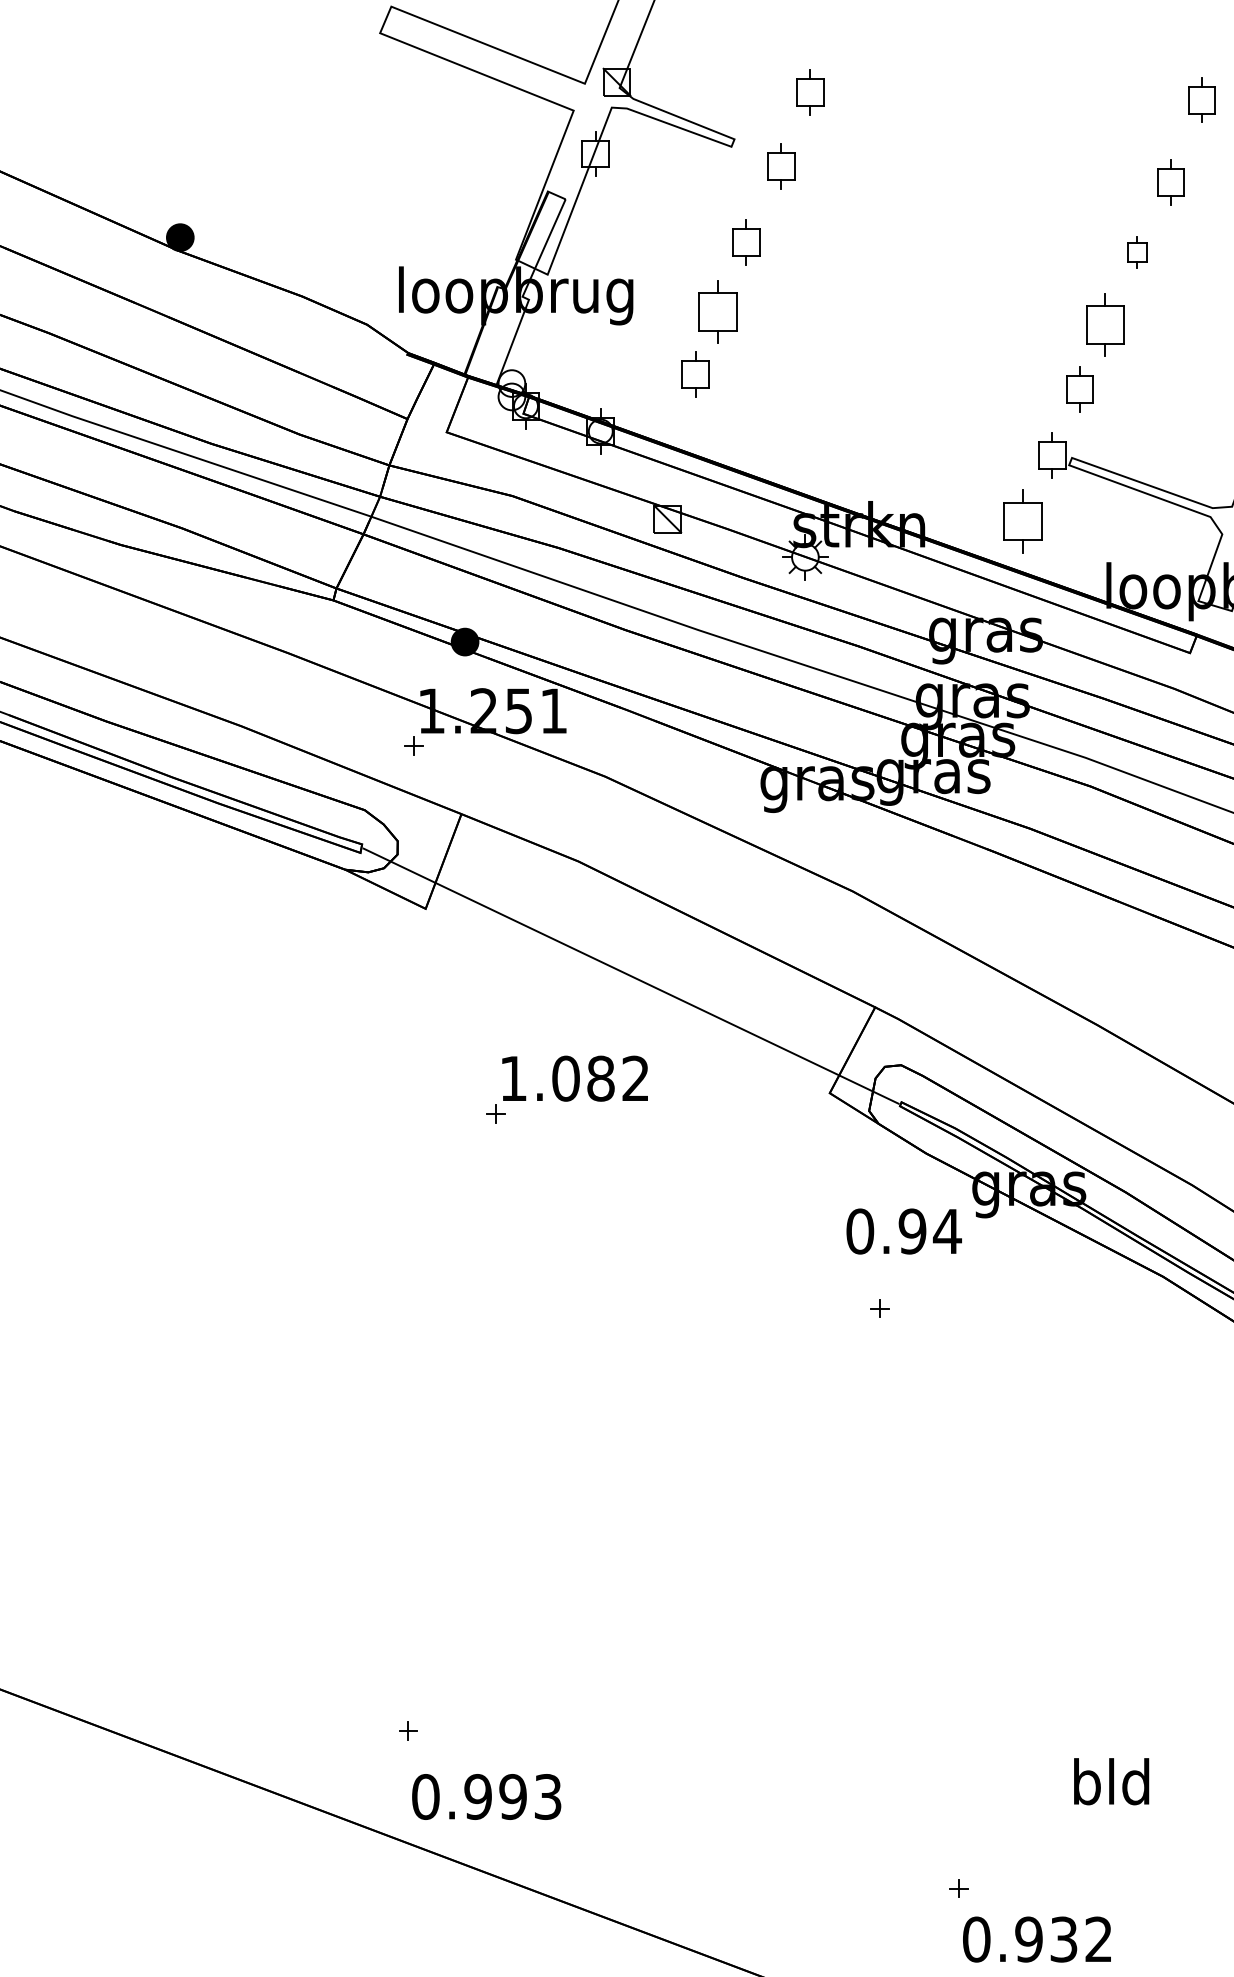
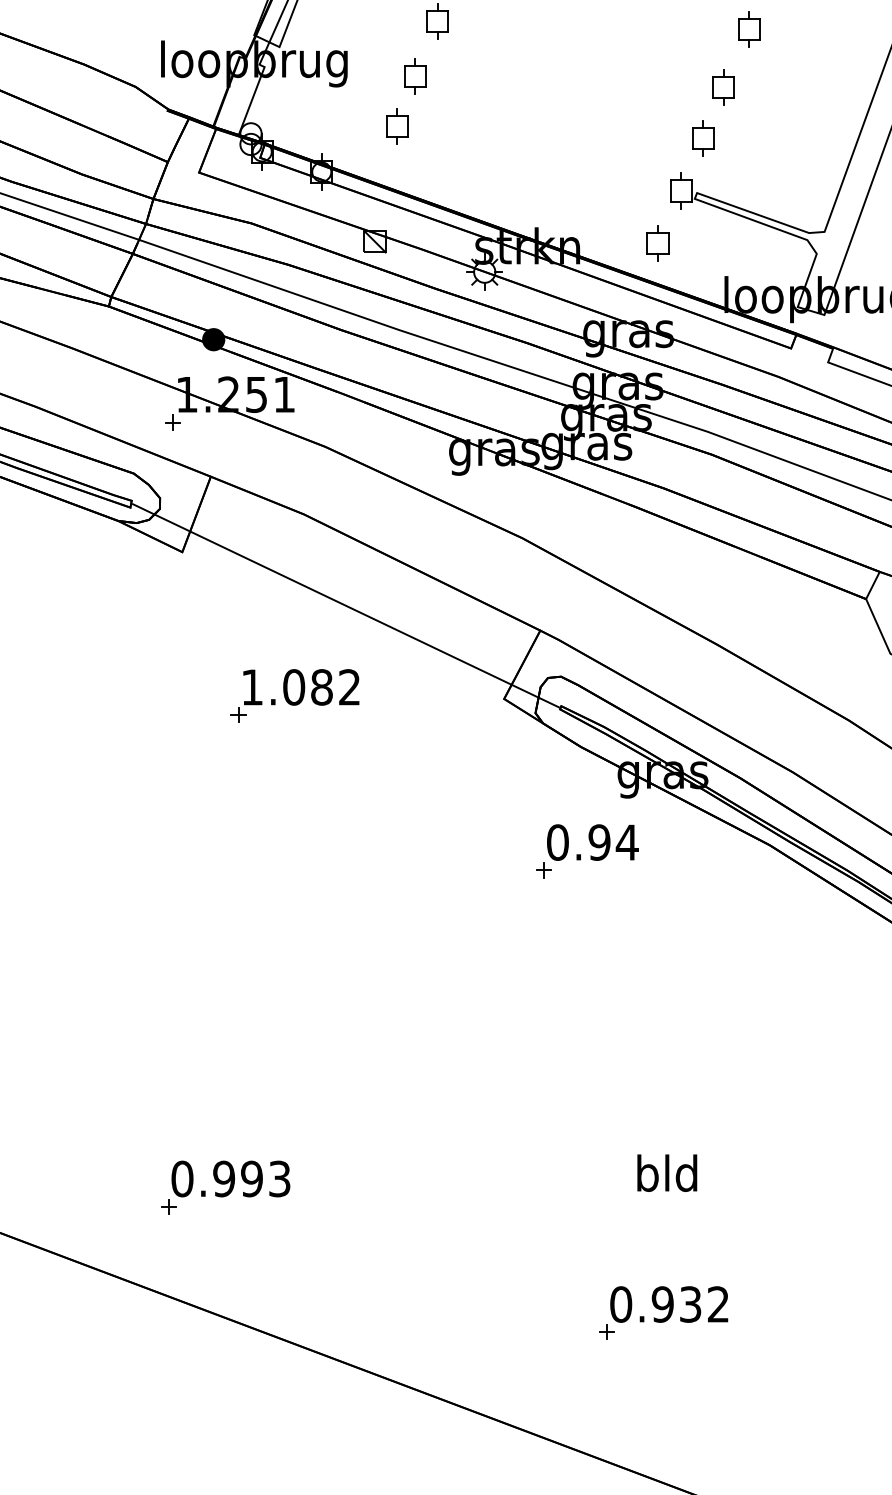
part: (1137, 252) -> (749, 29), size x1.43
part: (718, 311) -> (415, 76), size x0.71
part: (1105, 324) -> (723, 86), size x0.71
part: (1022, 521) -> (657, 243), size x0.71
text: (903, 1231) -> (592, 842), moved
text: (1111, 1781) -> (667, 1173), moved
text: (486, 1796) -> (230, 1178), moved
text: (1036, 1939) -> (668, 1304), moved

